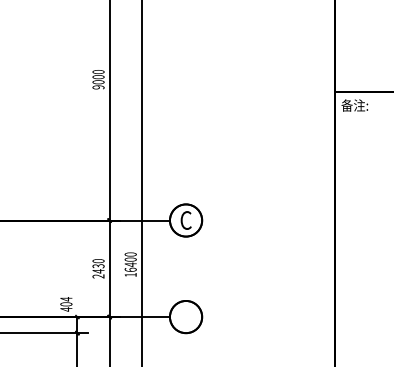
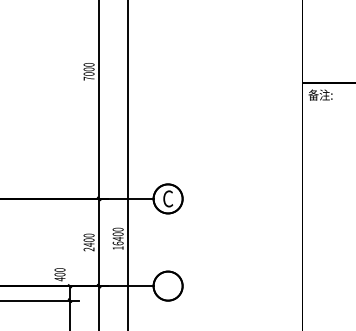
text: (98, 87) -> (89, 78), 9000 -> 7000
text: (98, 266) -> (89, 240), 2430 -> 2400
text: (66, 299) -> (60, 270), 404 -> 400

